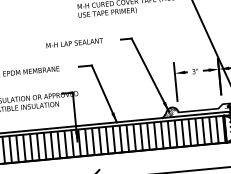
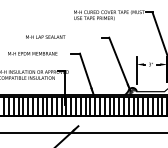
text: (74, 42) -> (45, 36), moved

